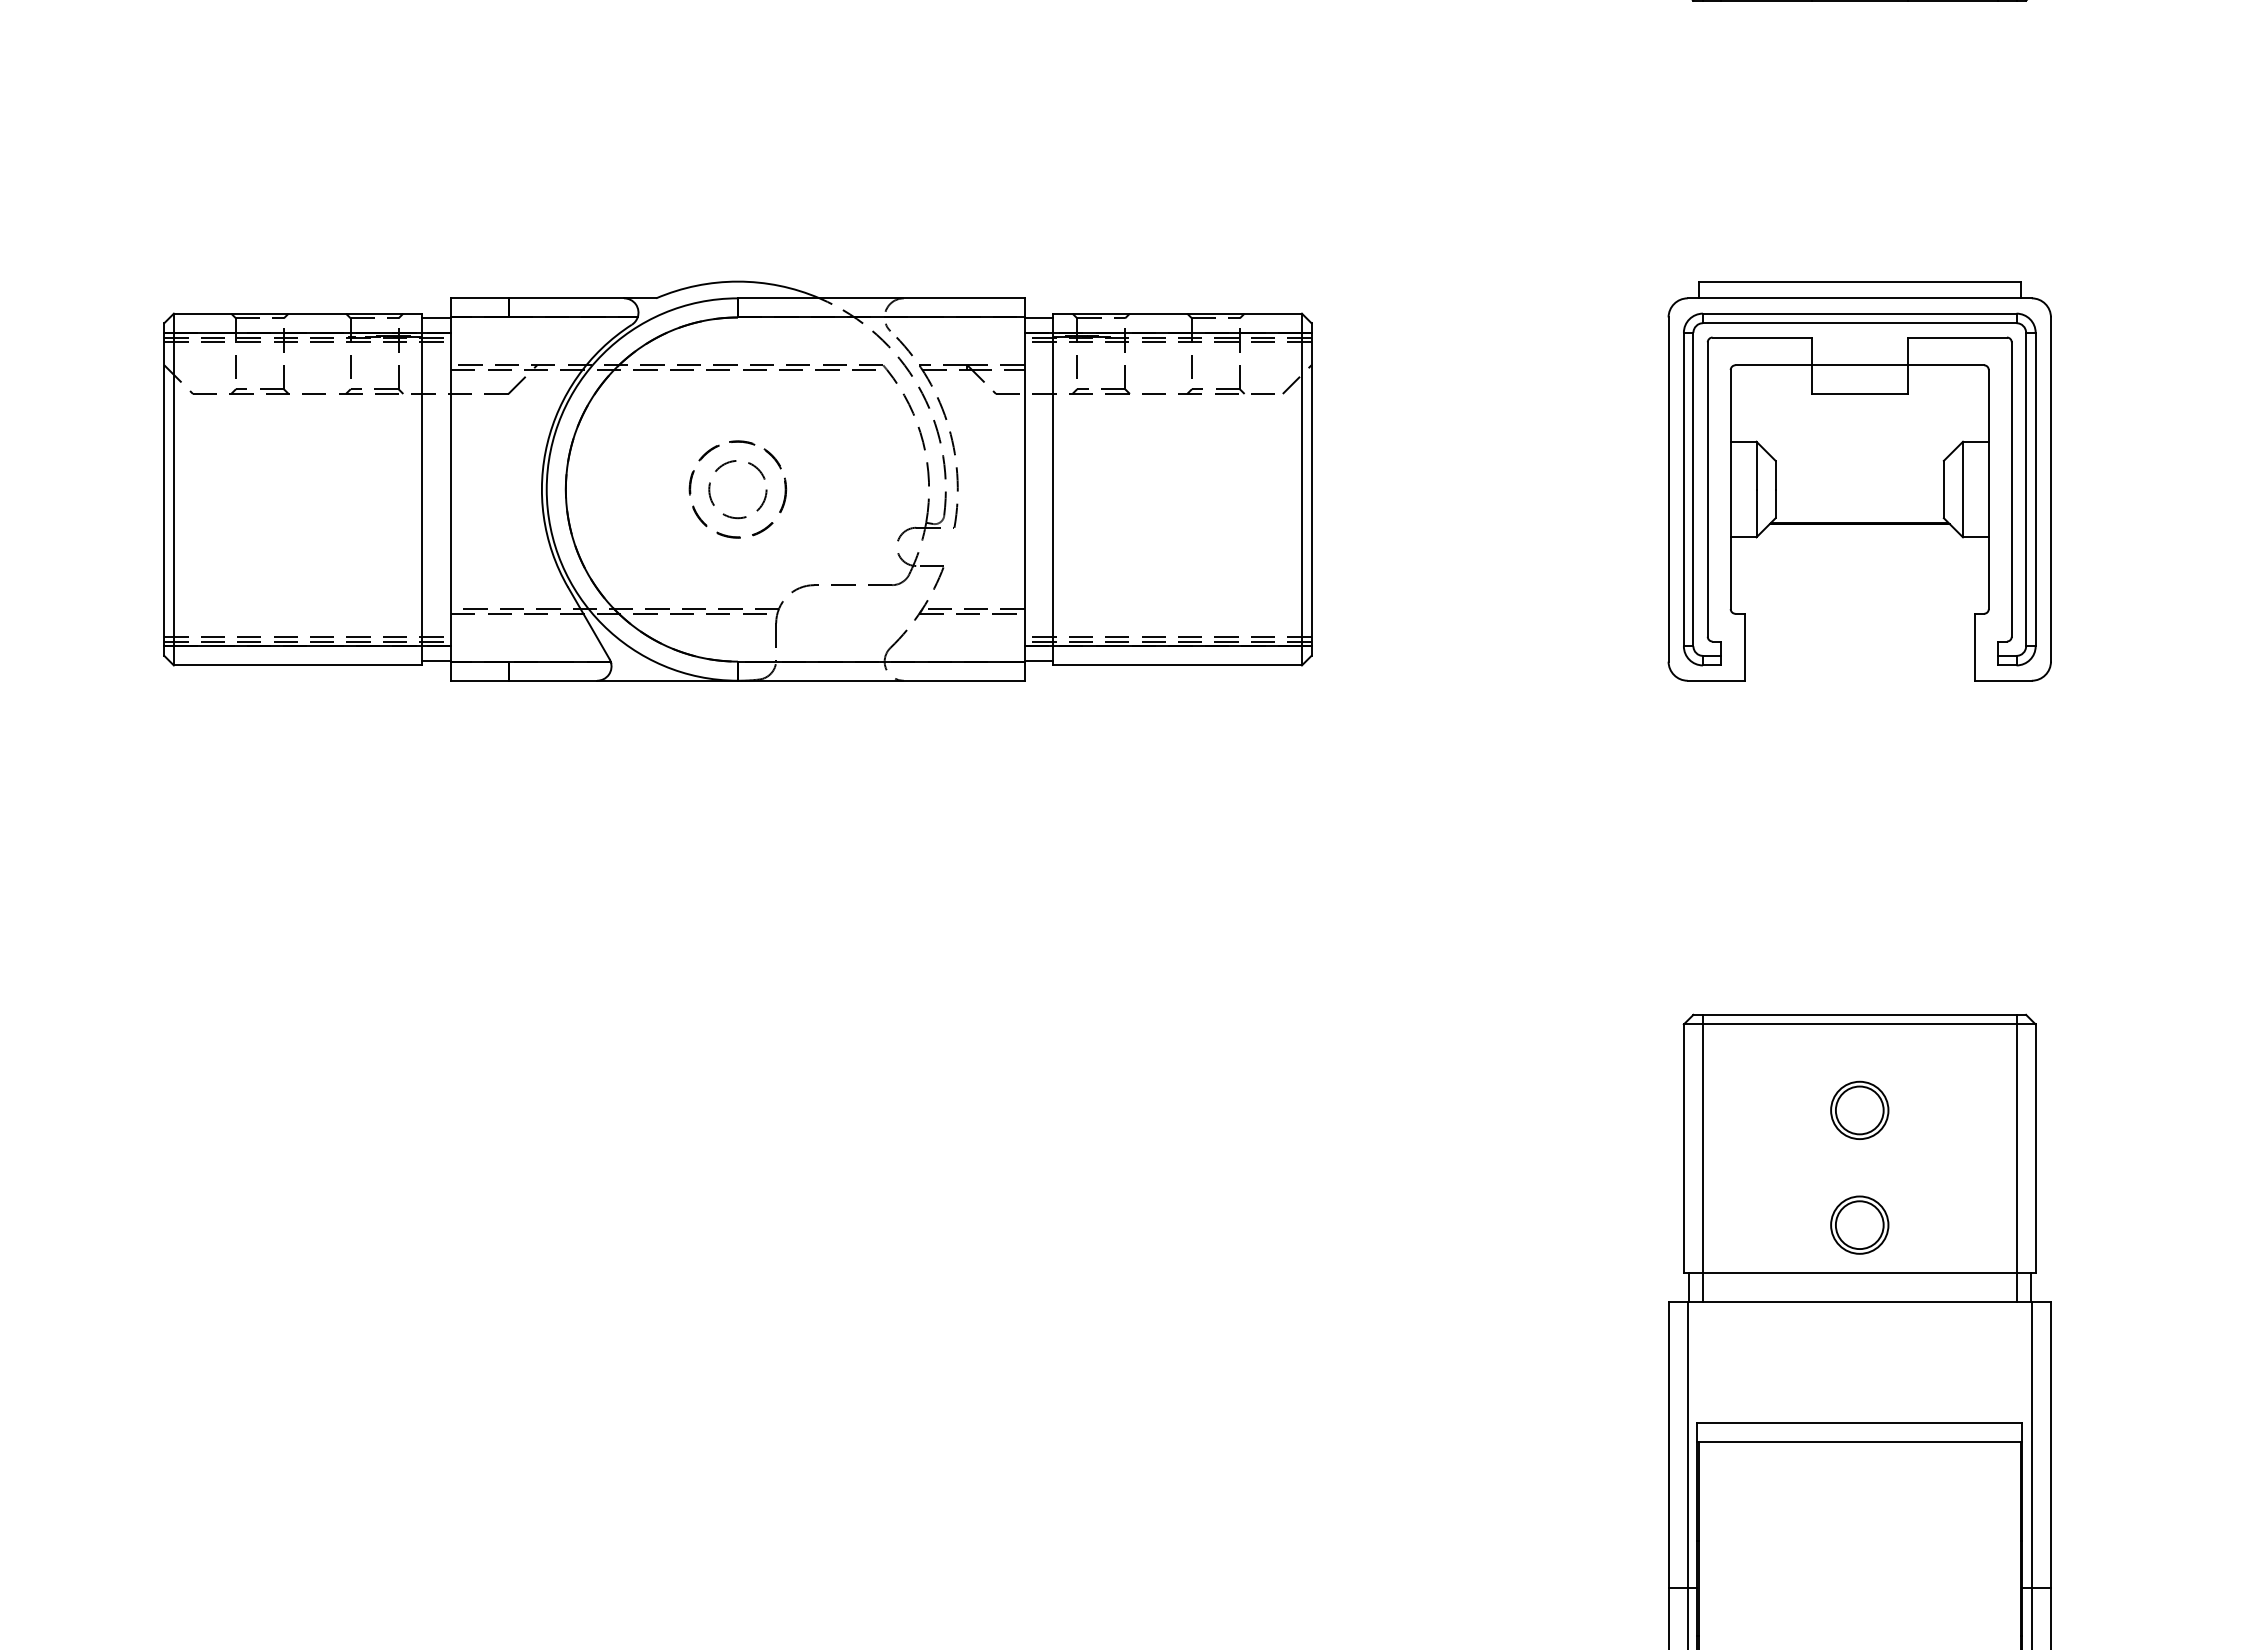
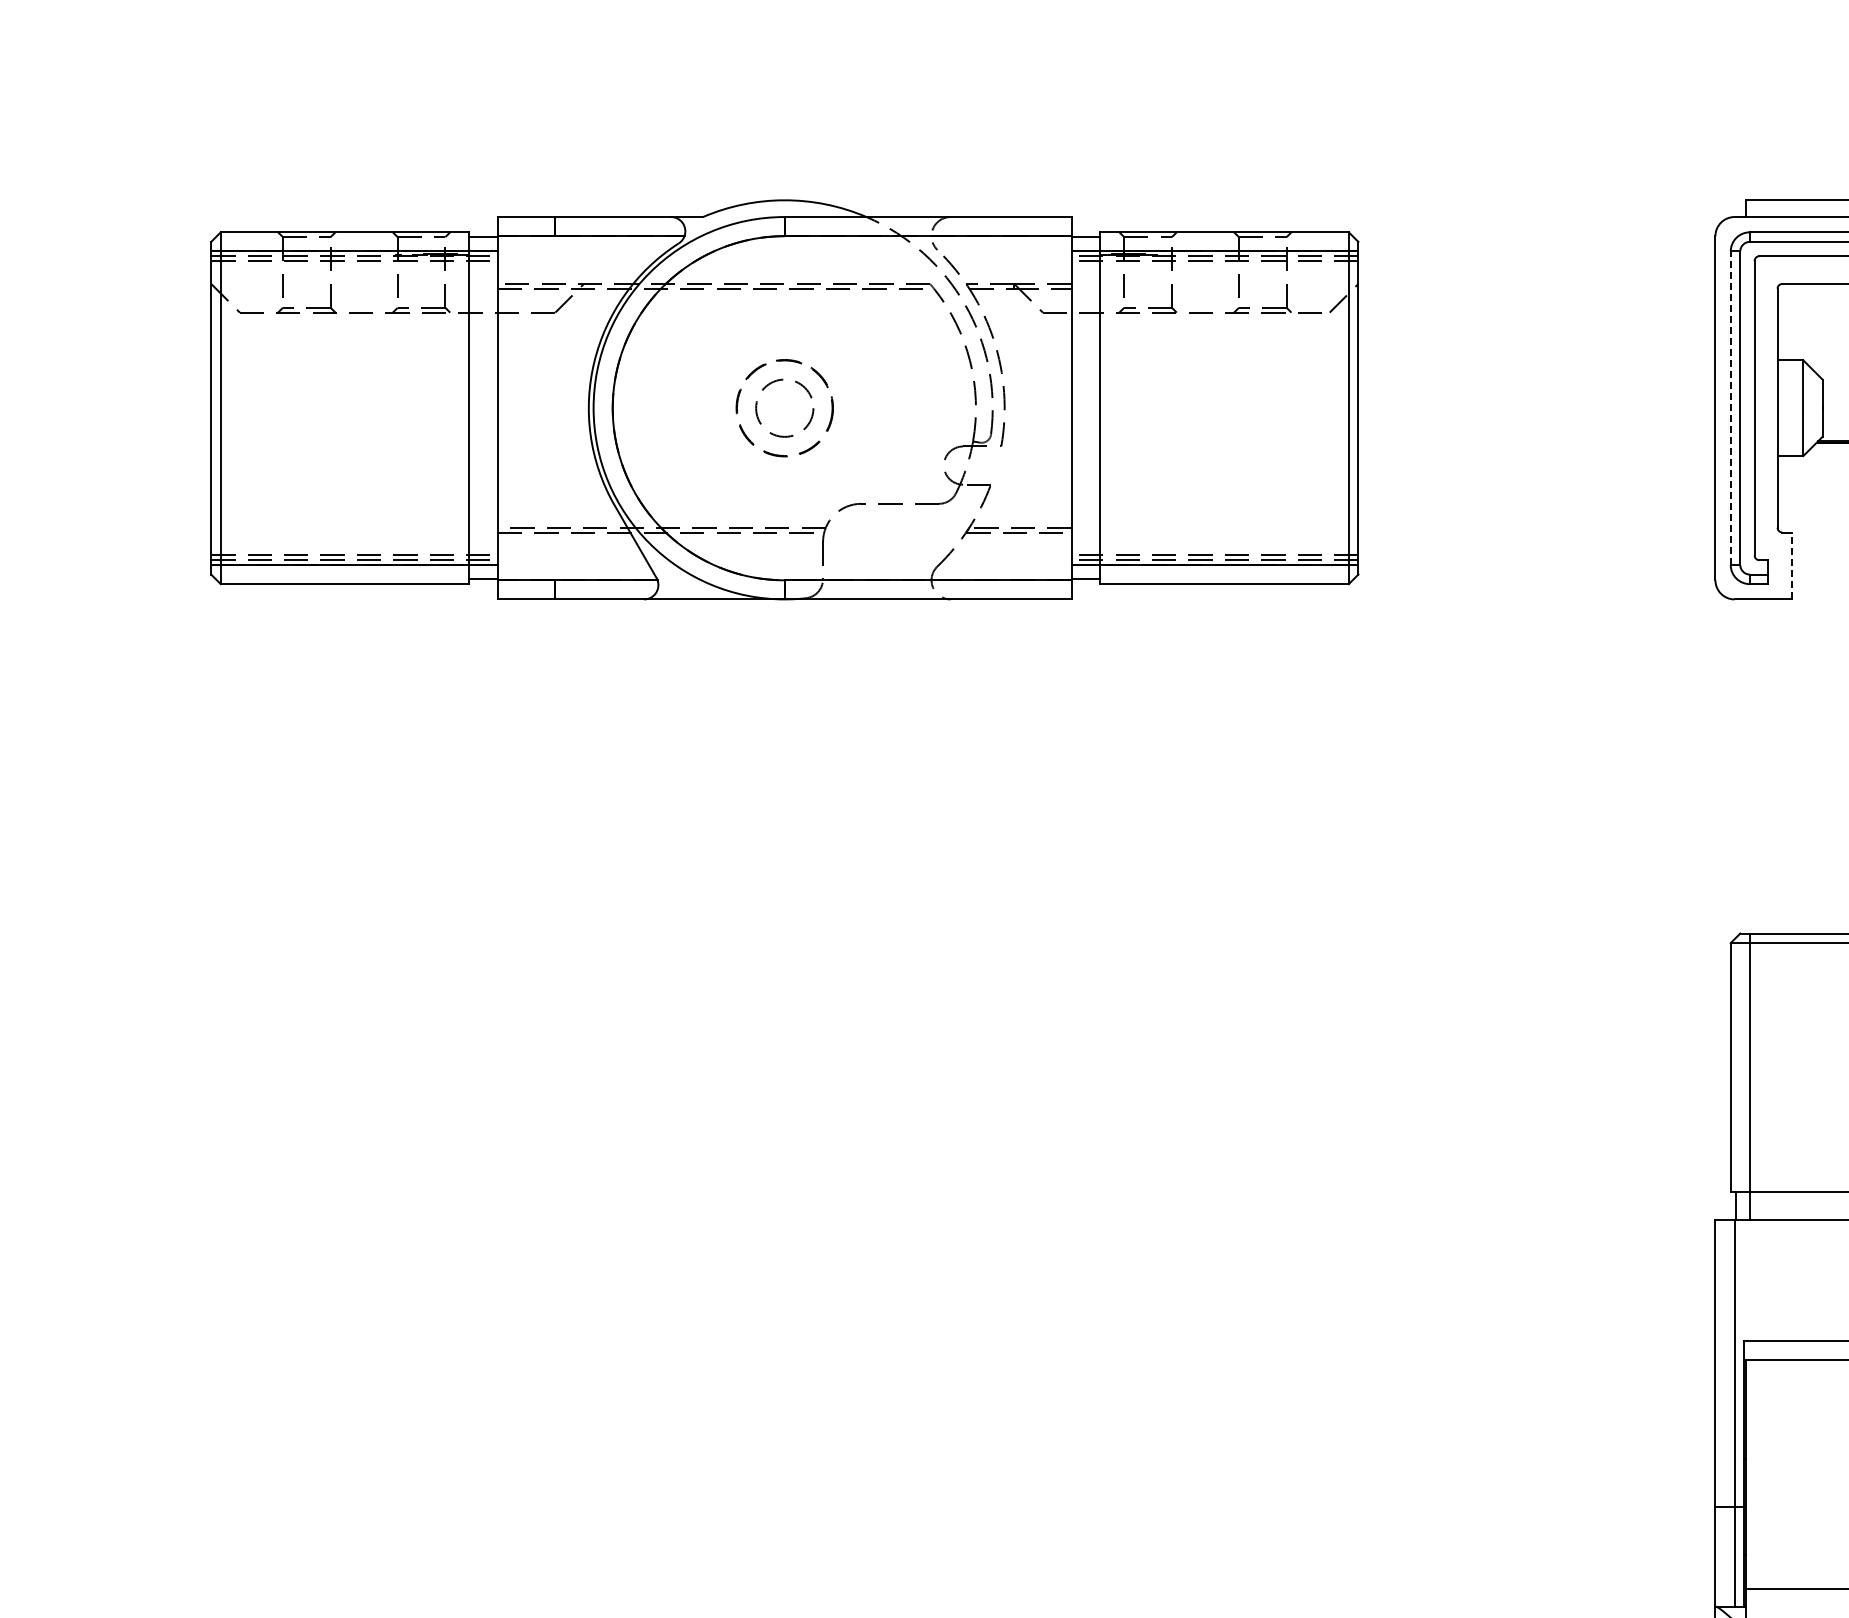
line: (1683, 489) -> (1730, 408), solid -> dashed
line: (1745, 646) -> (1792, 565), solid -> dashed

